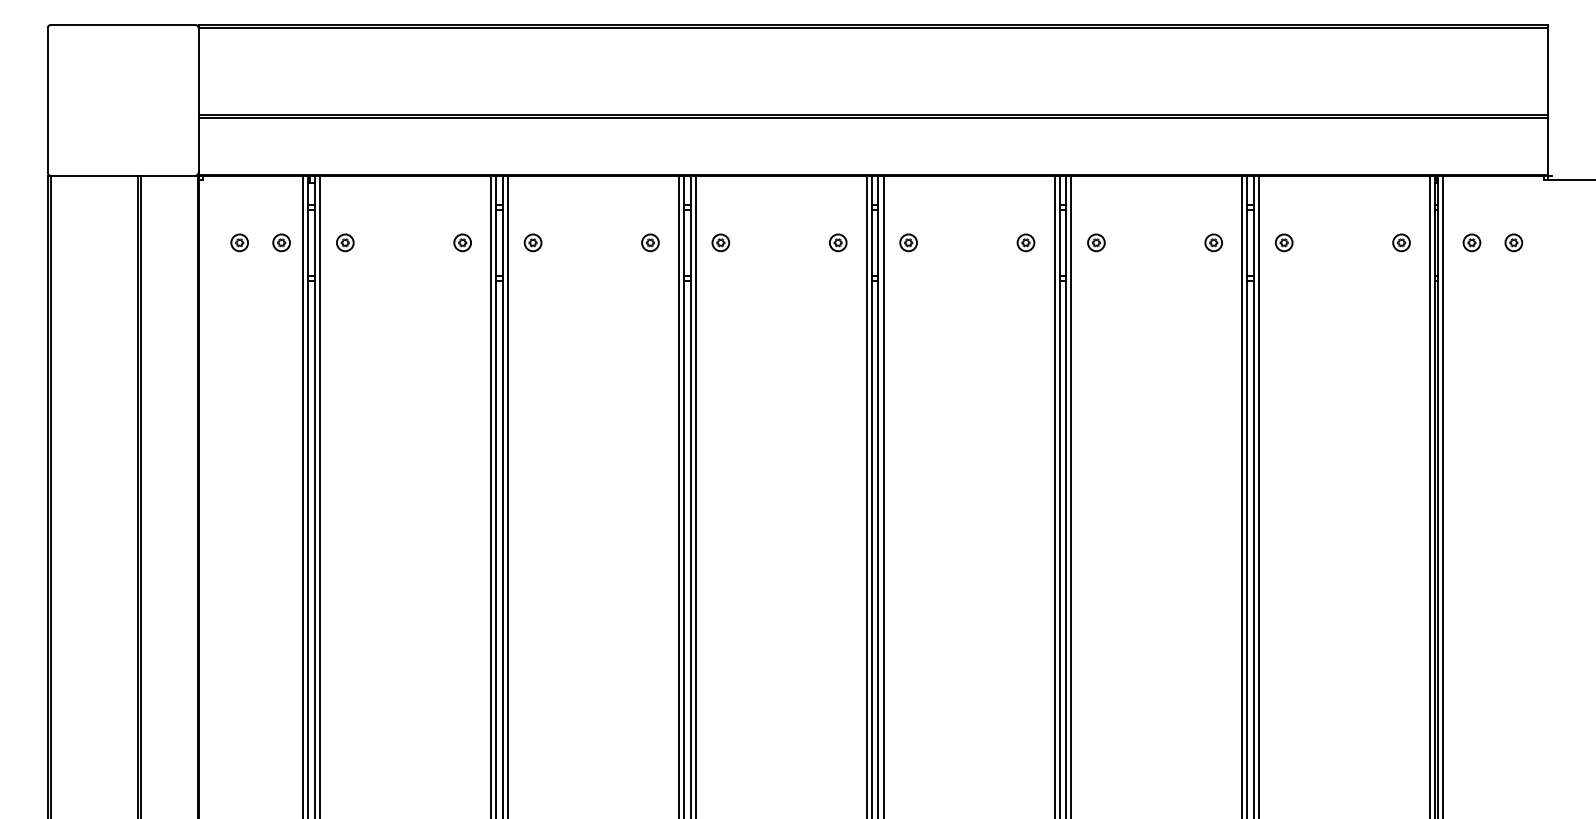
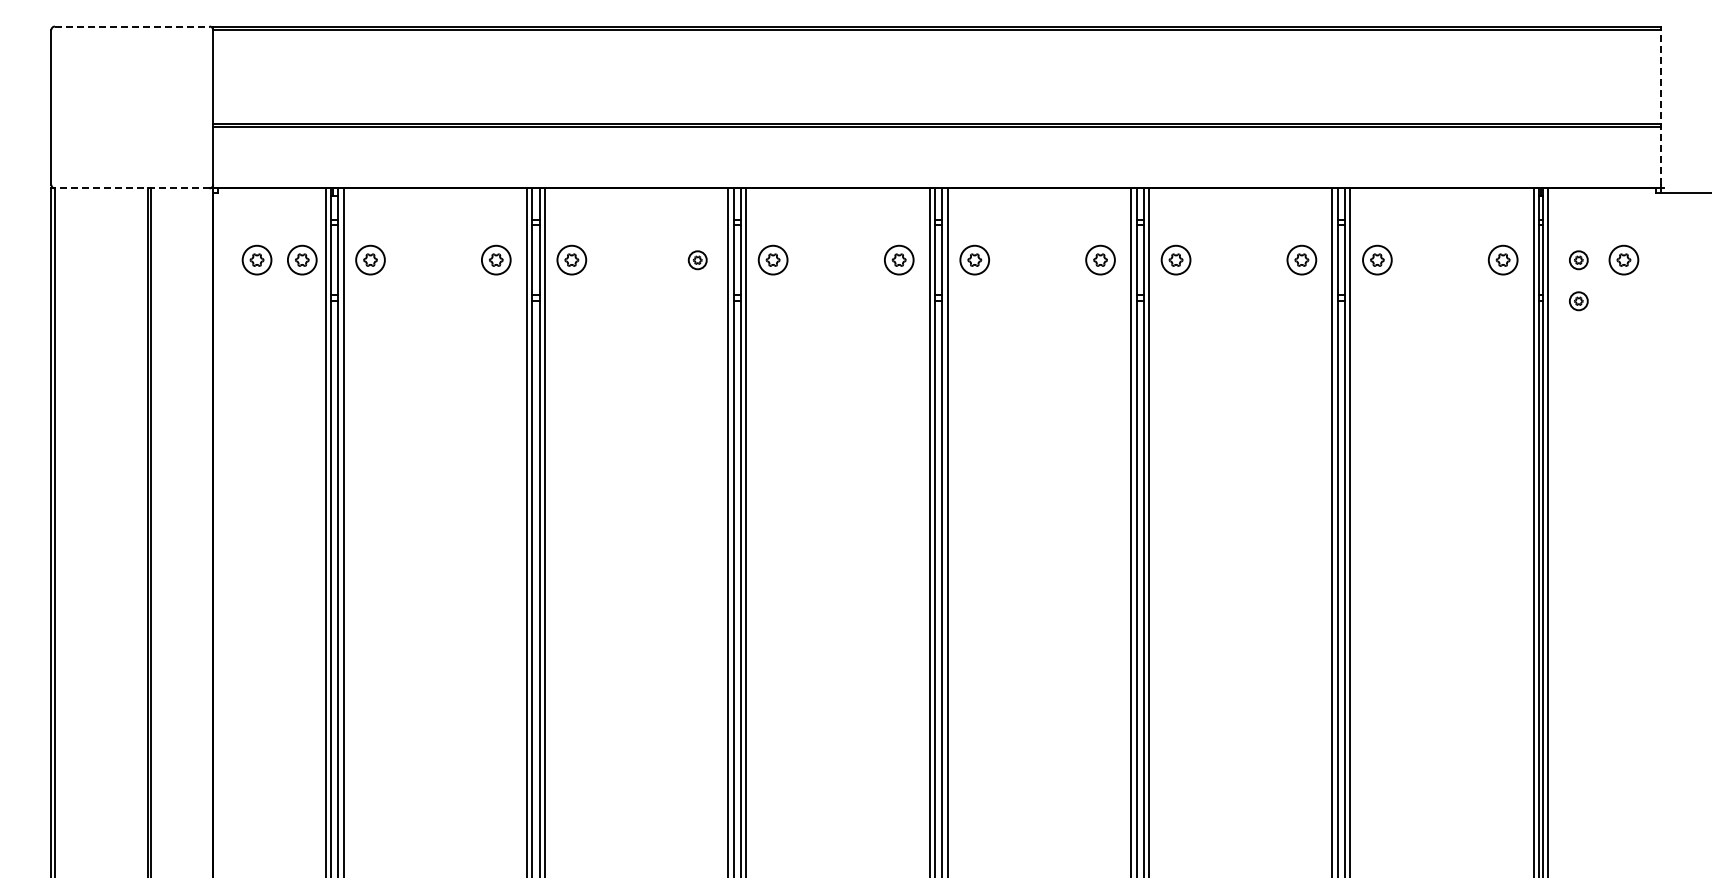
line: (123, 24) -> (132, 26), solid -> dashed
line: (1548, 99) -> (1660, 106), solid -> dashed
line: (122, 175) -> (131, 188), solid -> dashed
part: (239, 243) -> (257, 260), size x1.6
part: (280, 243) -> (301, 260), size x1.6
part: (345, 243) -> (370, 260), size x1.6
part: (462, 243) -> (496, 260), size x1.6
part: (532, 243) -> (571, 260), size x1.6
part: (721, 243) -> (773, 260), size x1.6
part: (837, 243) -> (898, 260), size x1.6
part: (908, 243) -> (974, 260), size x1.6
part: (1025, 243) -> (1100, 260), size x1.6
part: (1095, 243) -> (1175, 260), size x1.6
part: (1213, 243) -> (1301, 260), size x1.6
part: (1284, 243) -> (1377, 260), size x1.6
part: (1401, 243) -> (1503, 260), size x1.6
part: (1513, 243) -> (1623, 260), size x1.6
part: (1471, 281) -> (1578, 301), added

